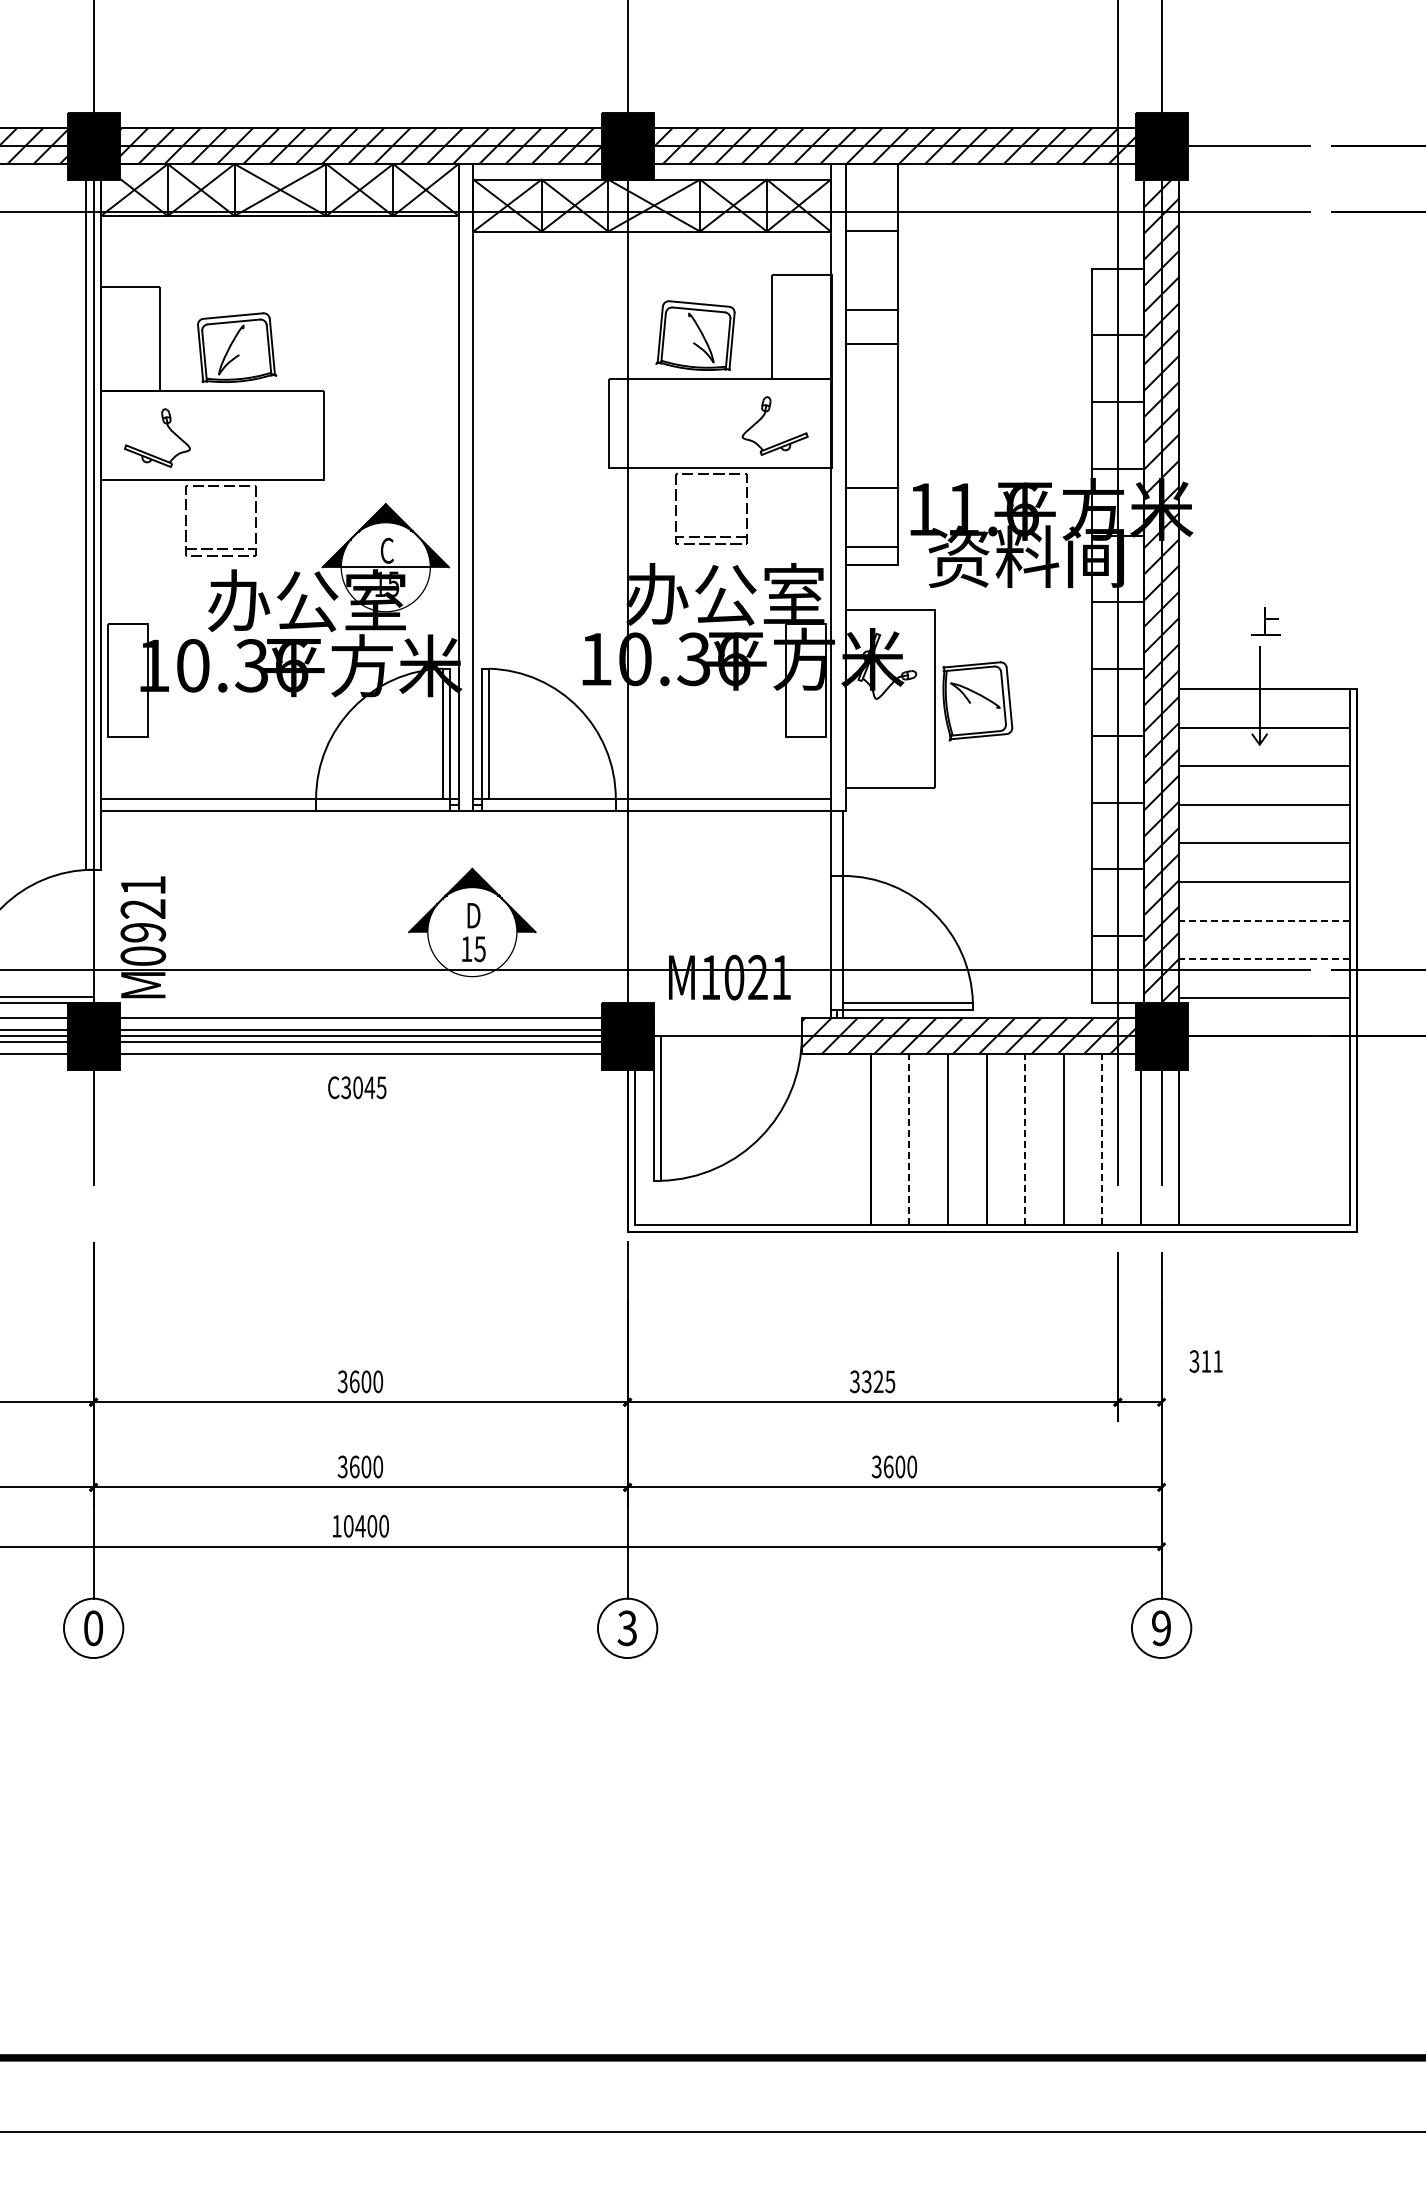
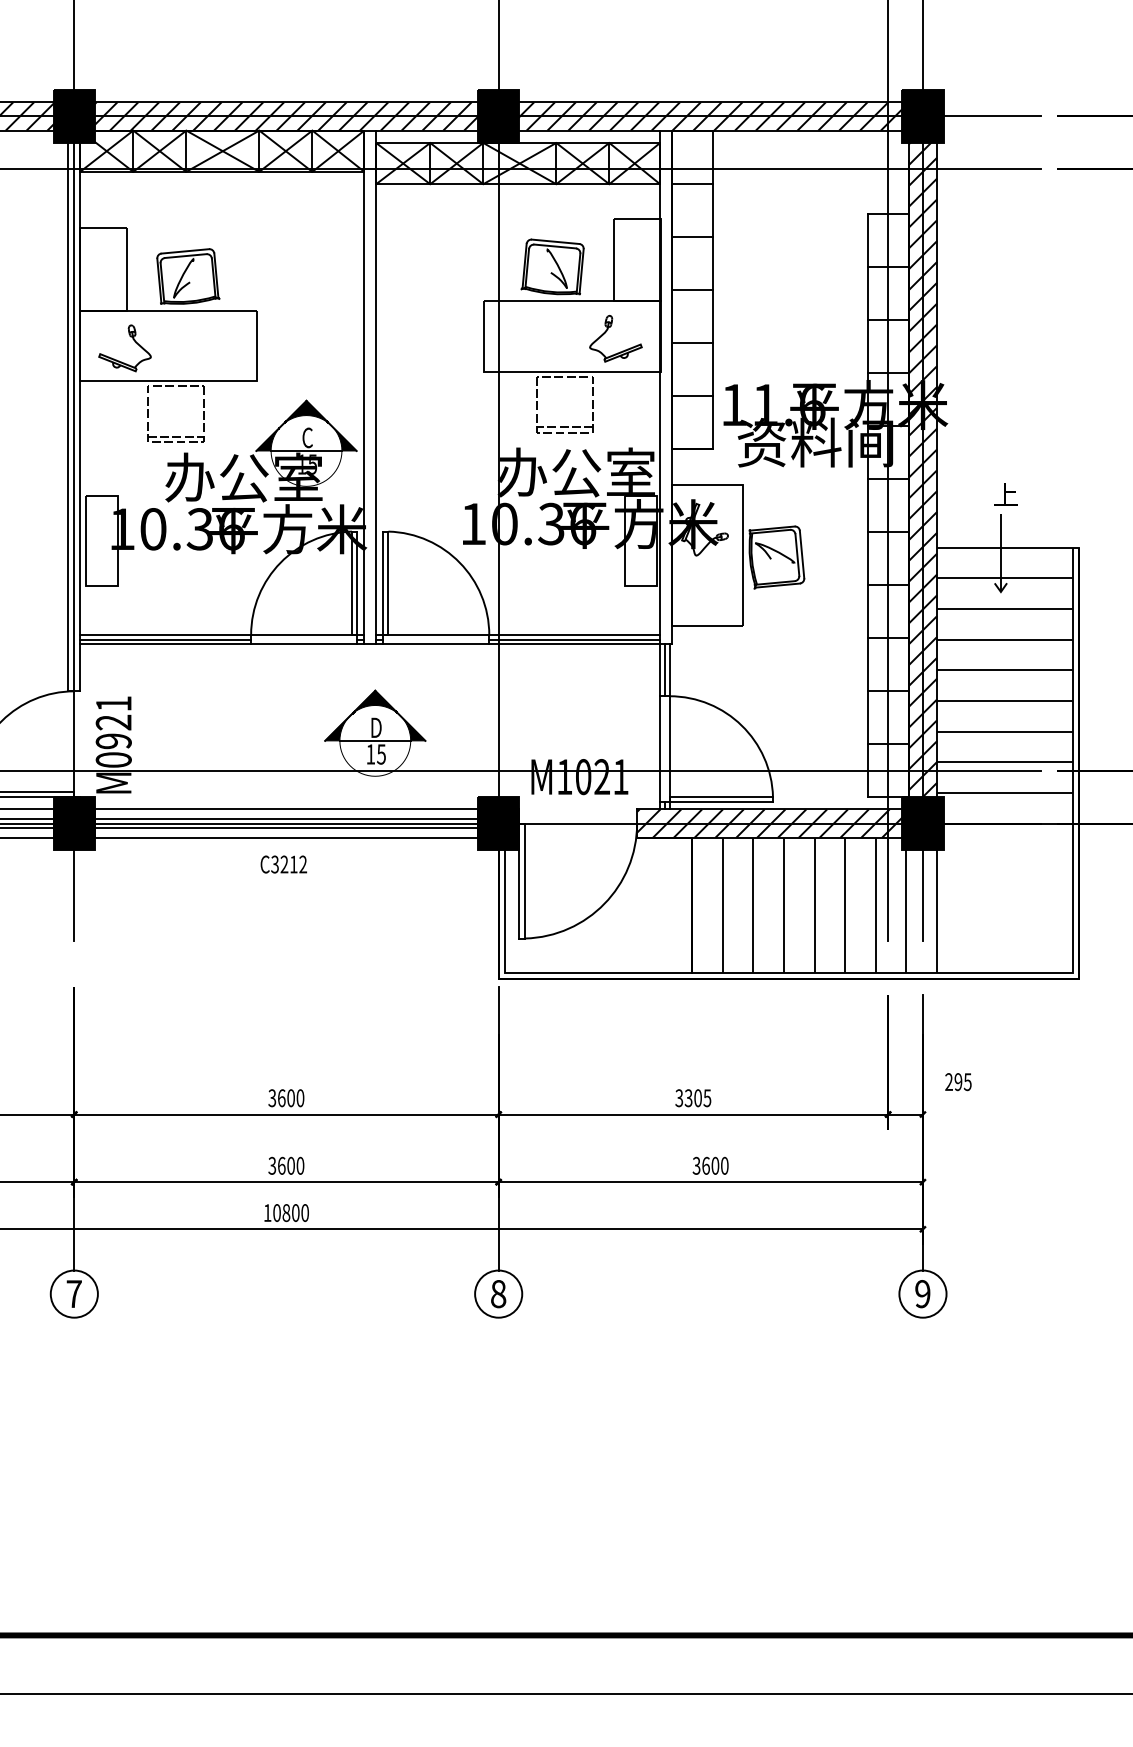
line: (871, 310) -> (692, 289), moved
line: (871, 343) -> (692, 236), moved
line: (871, 488) -> (692, 343), moved
line: (871, 546) -> (692, 395), moved
line: (208, 804) -> (165, 639), added
line: (722, 804) -> (574, 639), added
line: (836, 843) -> (664, 670), added
line: (1264, 920) -> (1004, 731), dashed -> solid
line: (471, 932) -> (374, 741), added
line: (1264, 959) -> (1004, 762), dashed -> solid
text: (369, 1087) -> (293, 864), C3045 -> C3212
line: (909, 1138) -> (722, 904), dashed -> solid
line: (1025, 1138) -> (814, 904), dashed -> solid
line: (1102, 1138) -> (875, 904), dashed -> solid
text: (1205, 1361) -> (957, 1082), 311 -> 295
text: (878, 1381) -> (698, 1097), 3325 -> 3305
text: (360, 1526) -> (286, 1213), 10400 -> 10800
text: (93, 1628) -> (74, 1294), 0 -> 7
text: (627, 1628) -> (498, 1294), 3 -> 8

